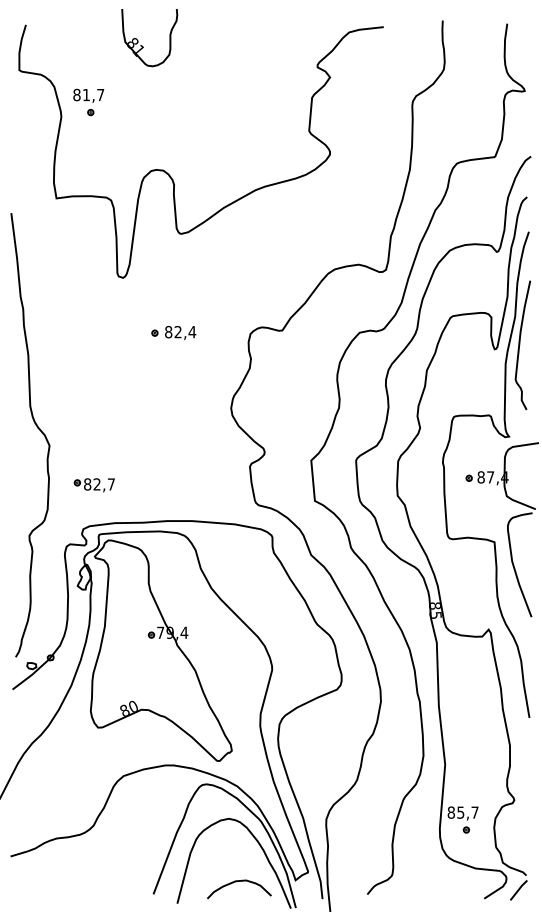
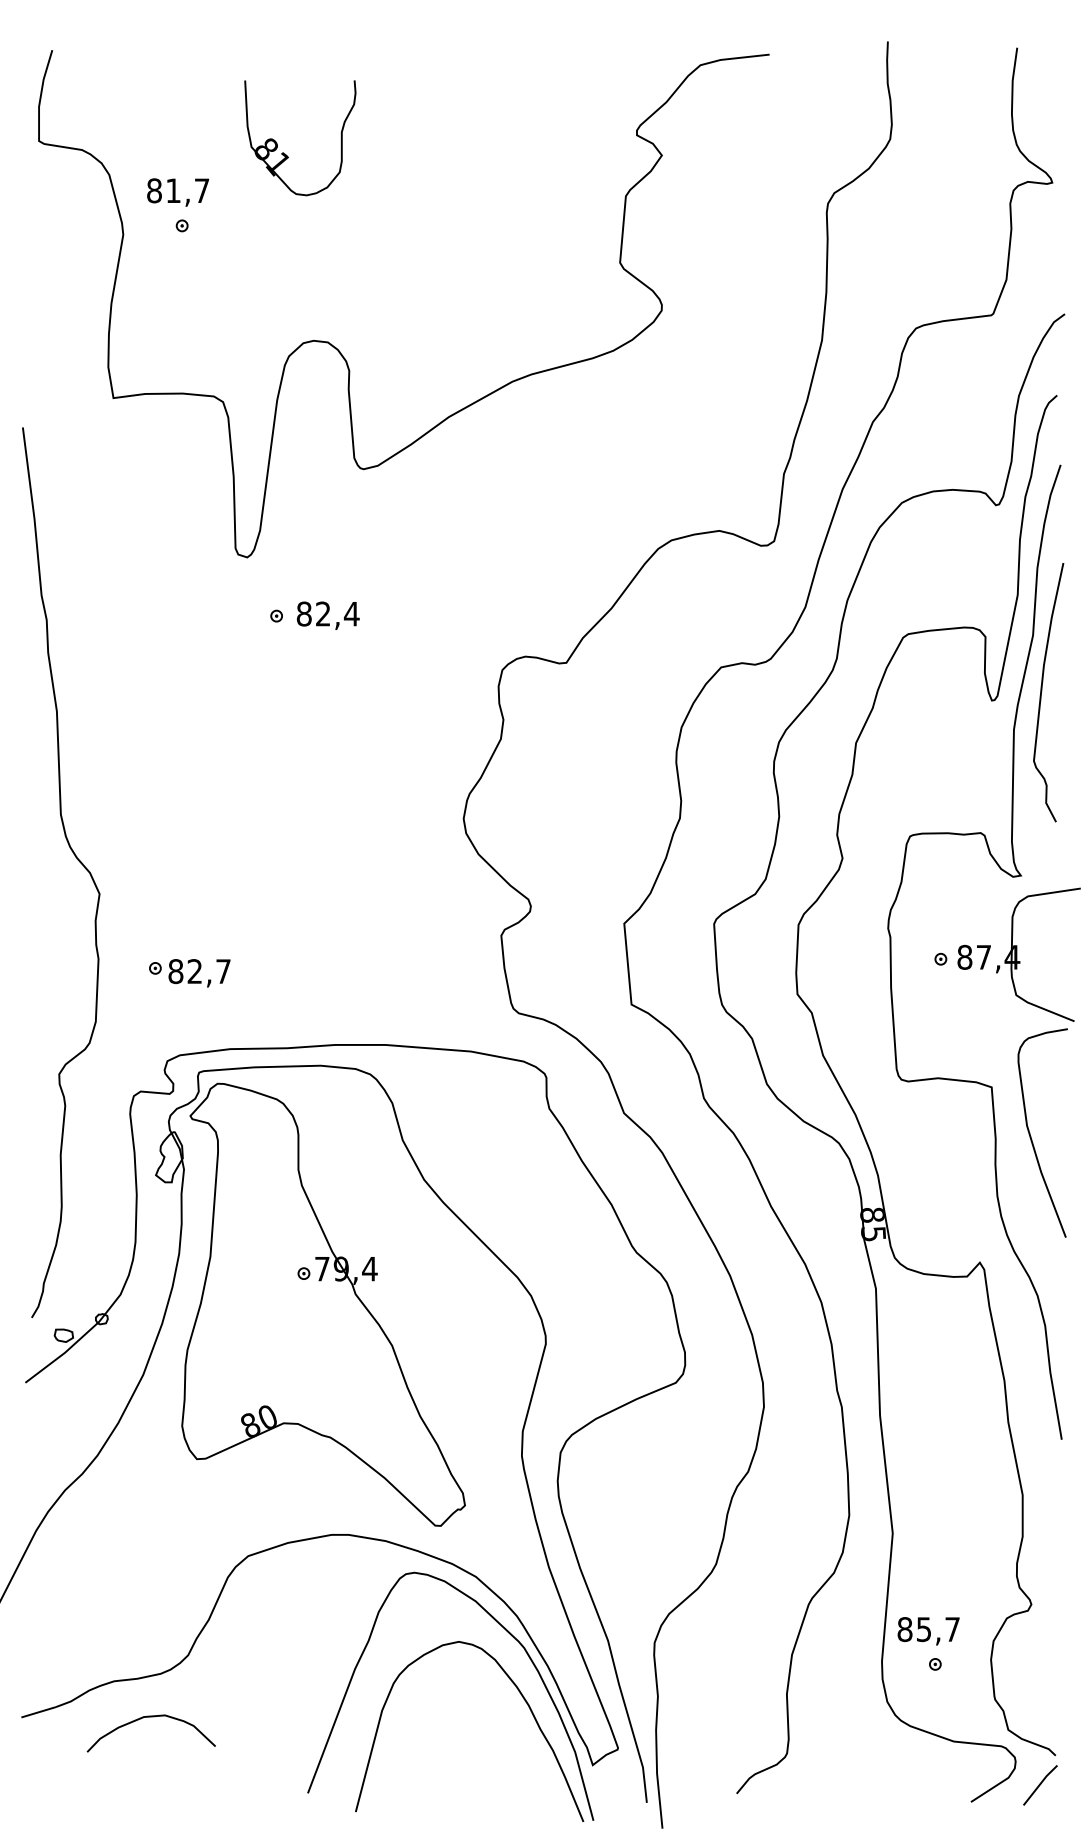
part: (142, 45) -> (285, 153), moved
part: (173, 333) -> (313, 616), moved
curve: (237, 882) -> (147, 1719), moved

